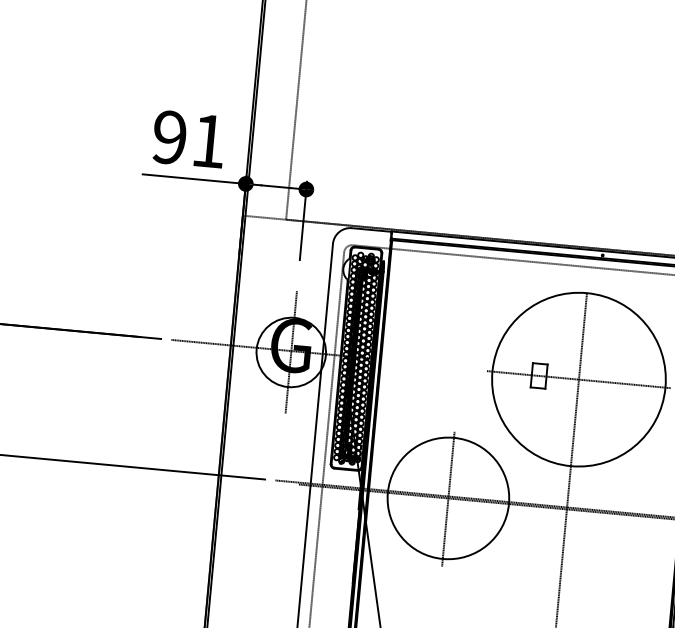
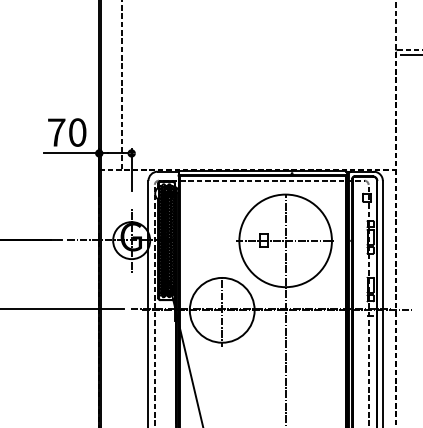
text: (190, 139) -> (67, 132), 91 -> 70

